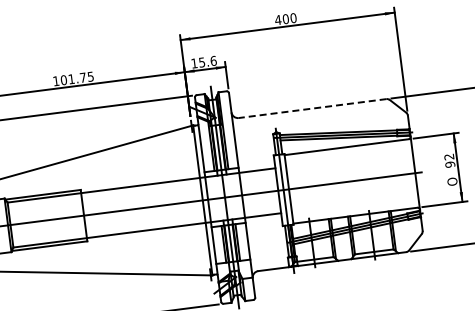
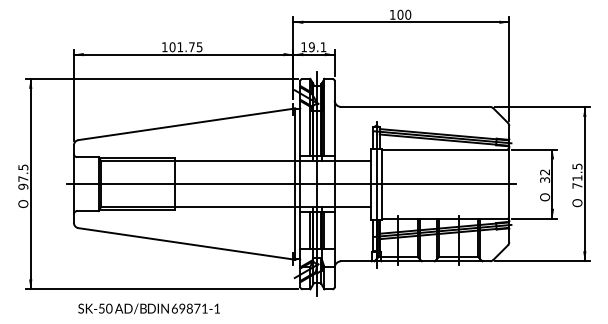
text: (277, 19) -> (392, 14), 400 -> 100
text: (207, 62) -> (317, 47), 15.6 -> 19.1
line: (312, 108) -> (415, 106), dashed -> solid
text: (449, 165) -> (544, 180), 92 -> 32

